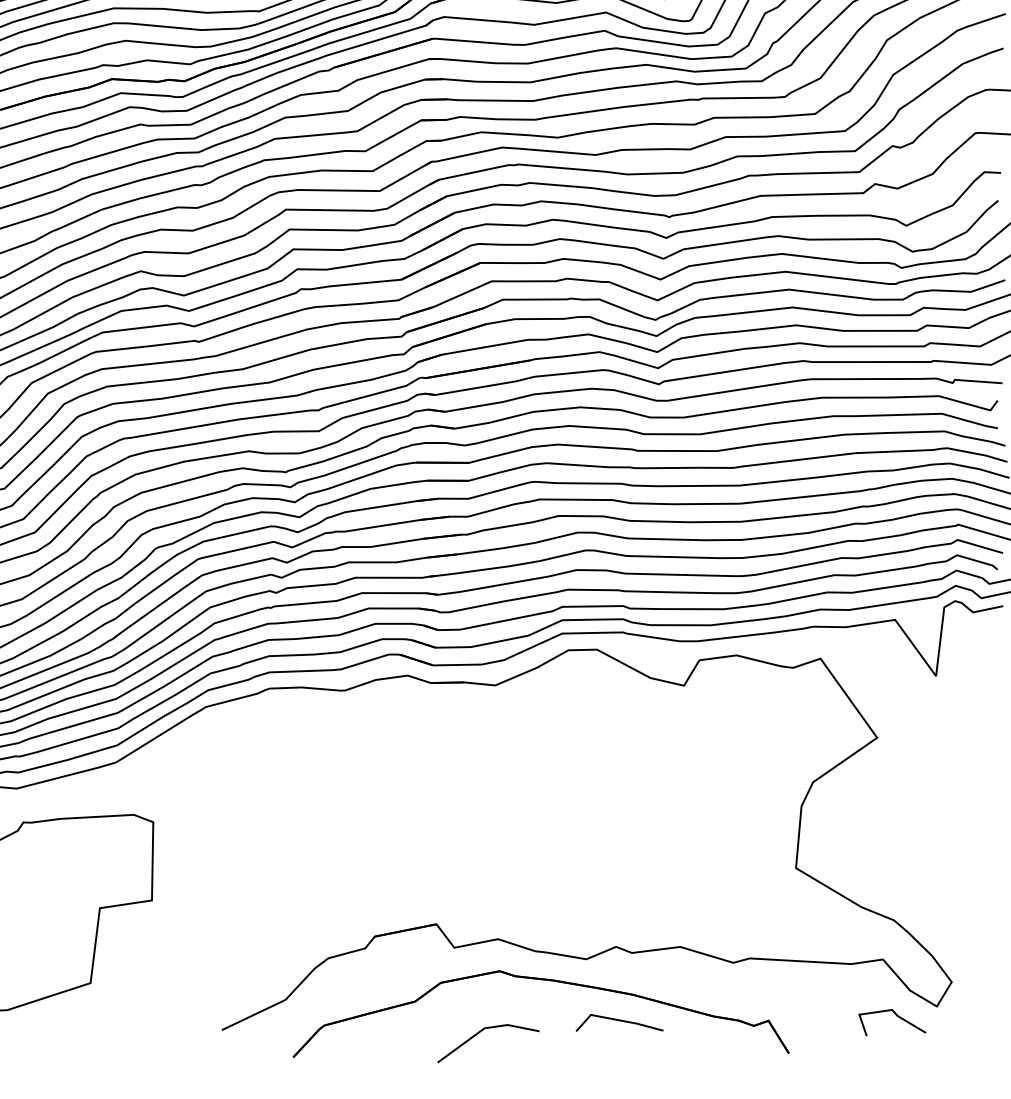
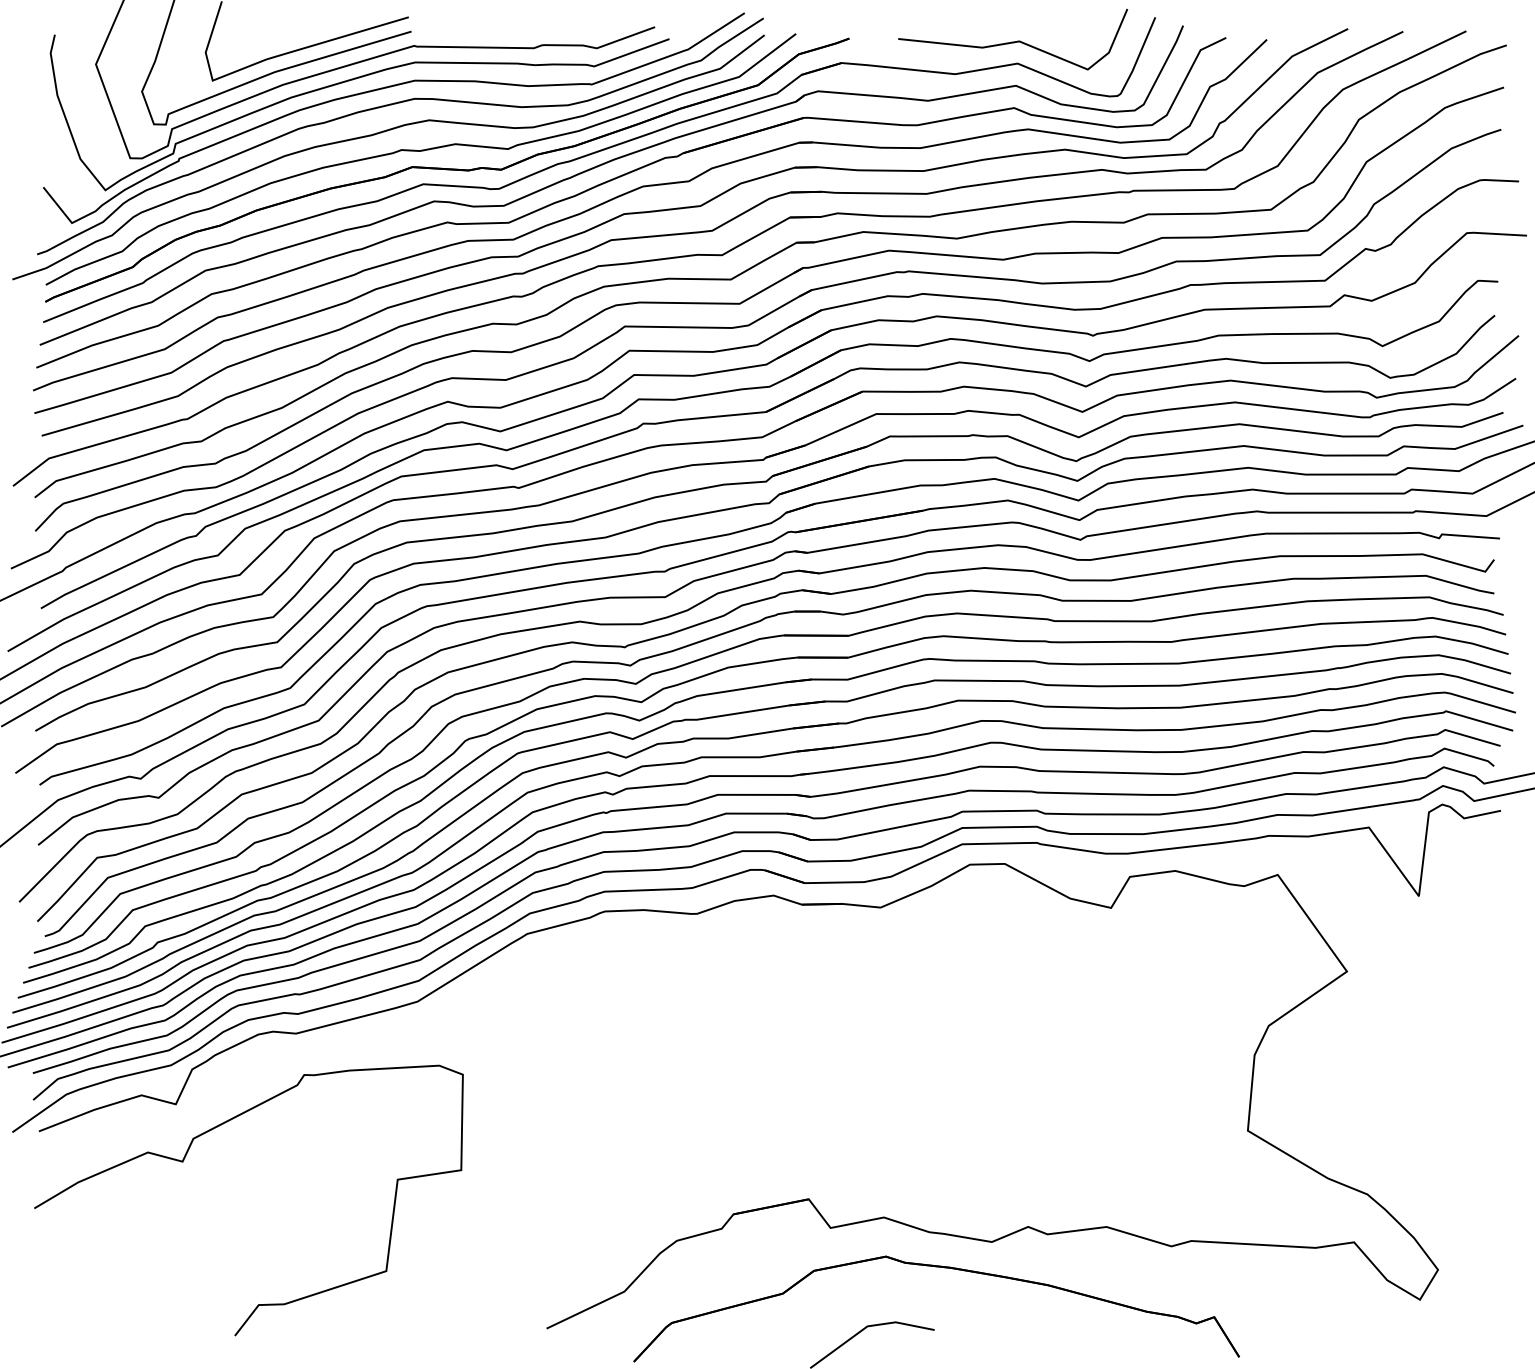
line: (897, 1016) -> (1371, 1312), removed
line: (619, 1021) -> (1032, 1317), removed

